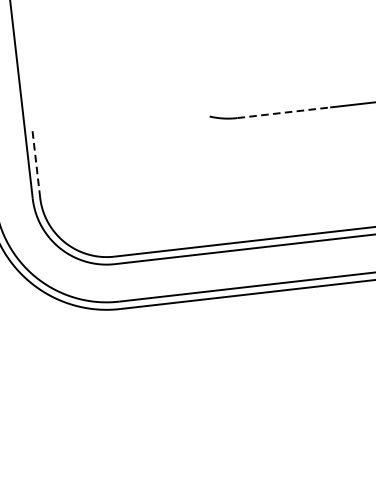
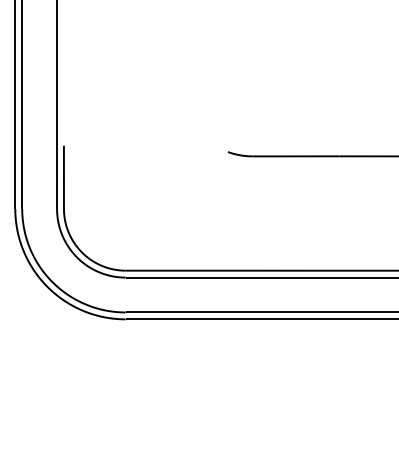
line: (283, 112) -> (296, 156), dashed -> solid
line: (35, 164) -> (63, 177), dashed -> solid

